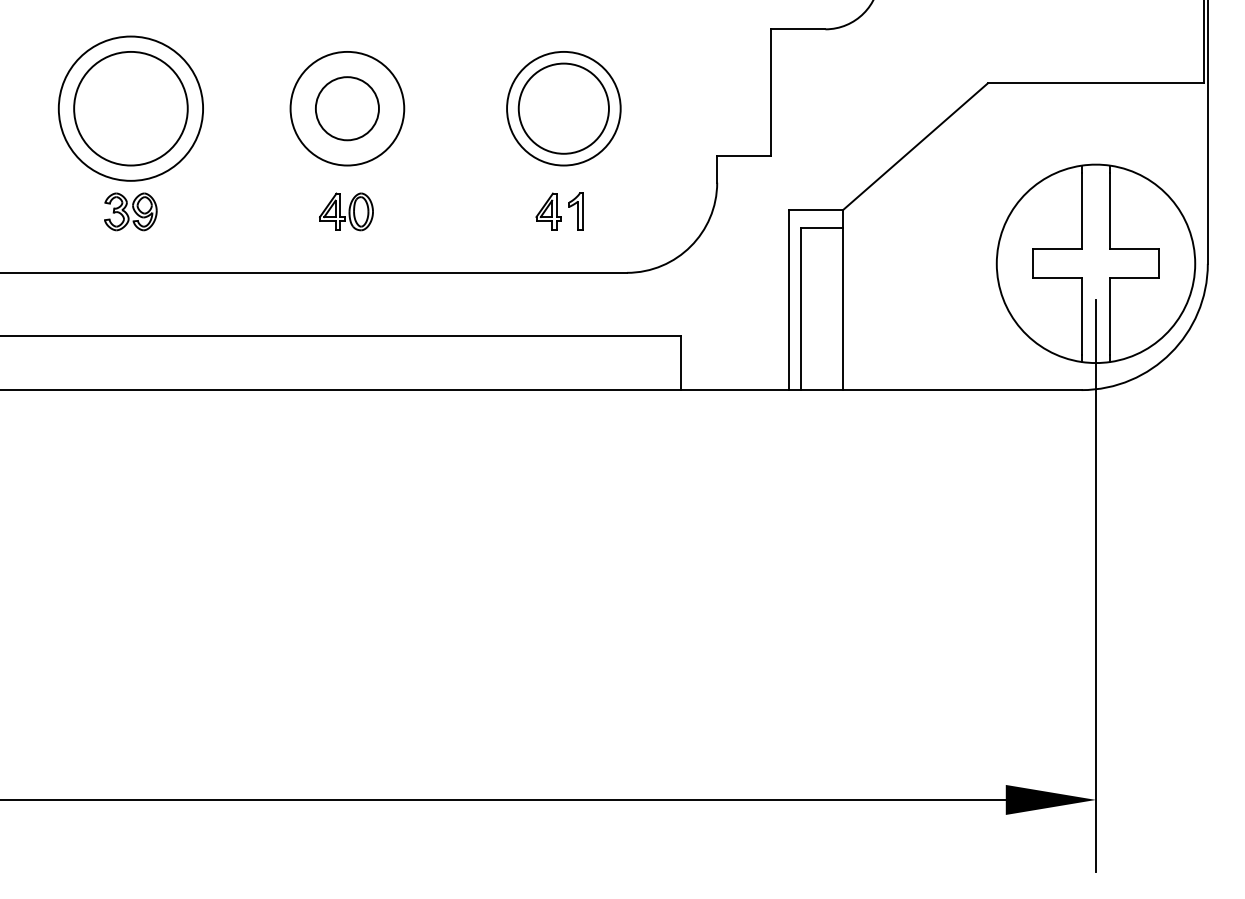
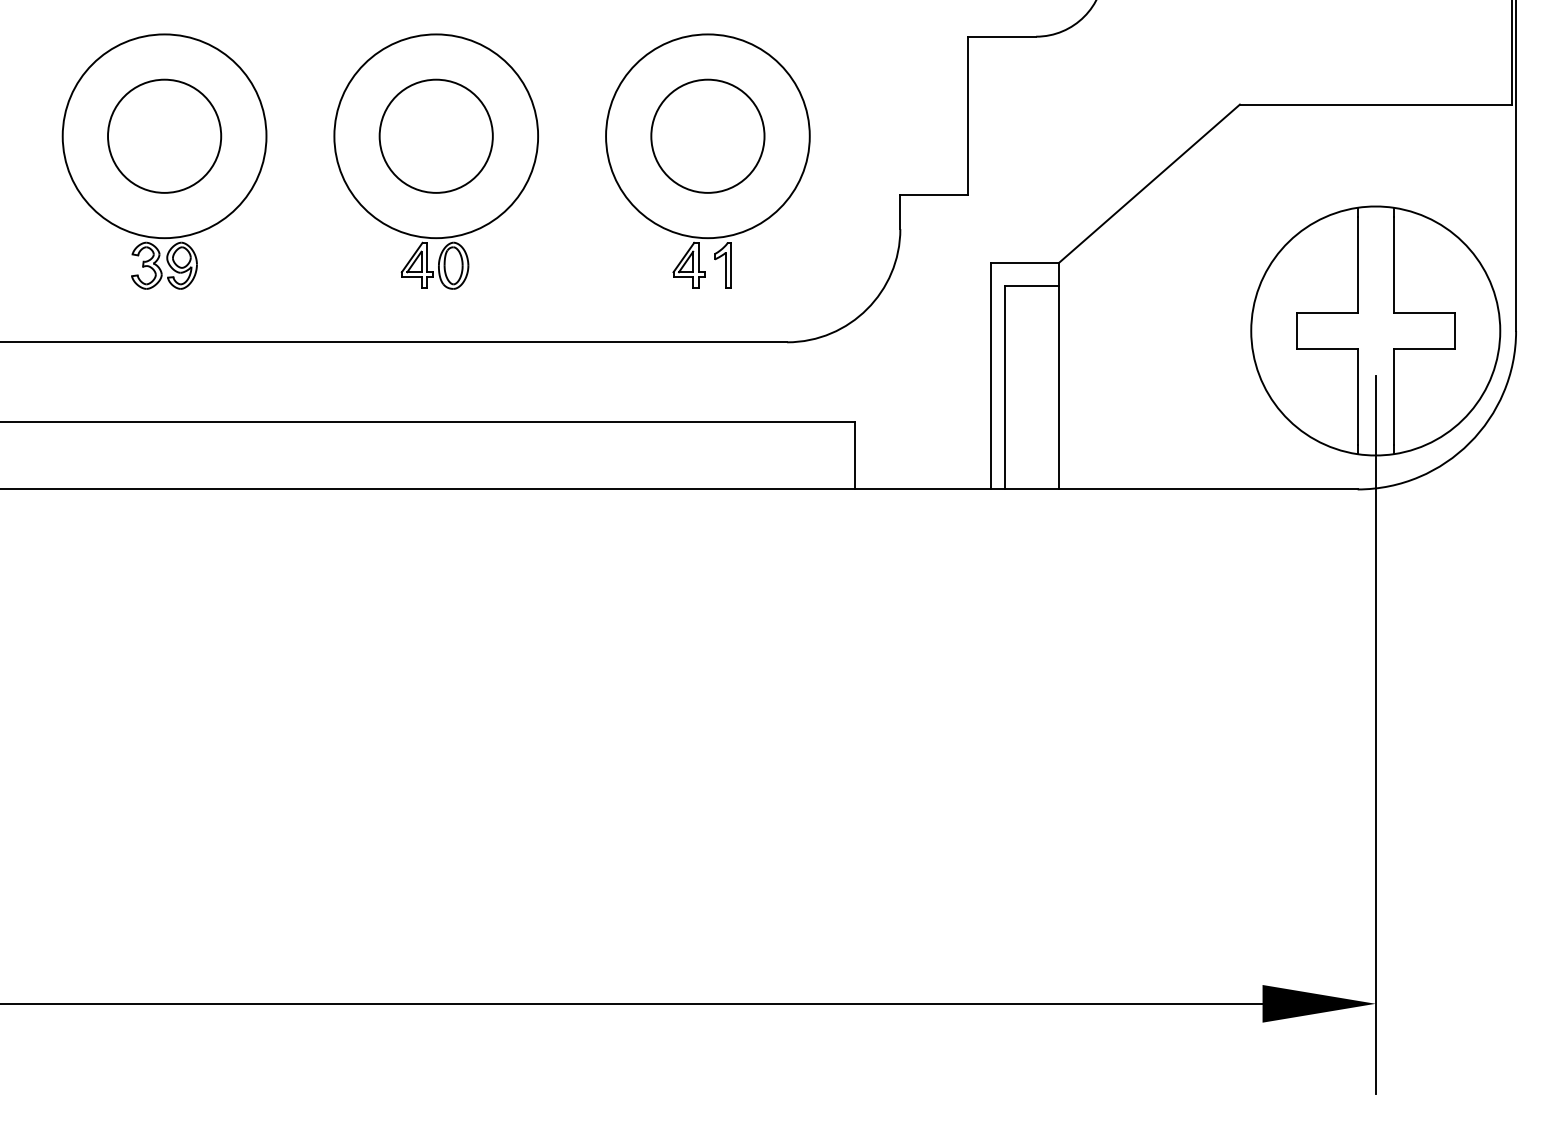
circle: (130, 108) -> (164, 135), size x0.62
circle: (130, 108) -> (164, 136), size x1.43
circle: (346, 108) -> (435, 135), size x1.43
circle: (347, 108) -> (436, 136), size x1.43
circle: (563, 108) -> (707, 136), size x1.43

